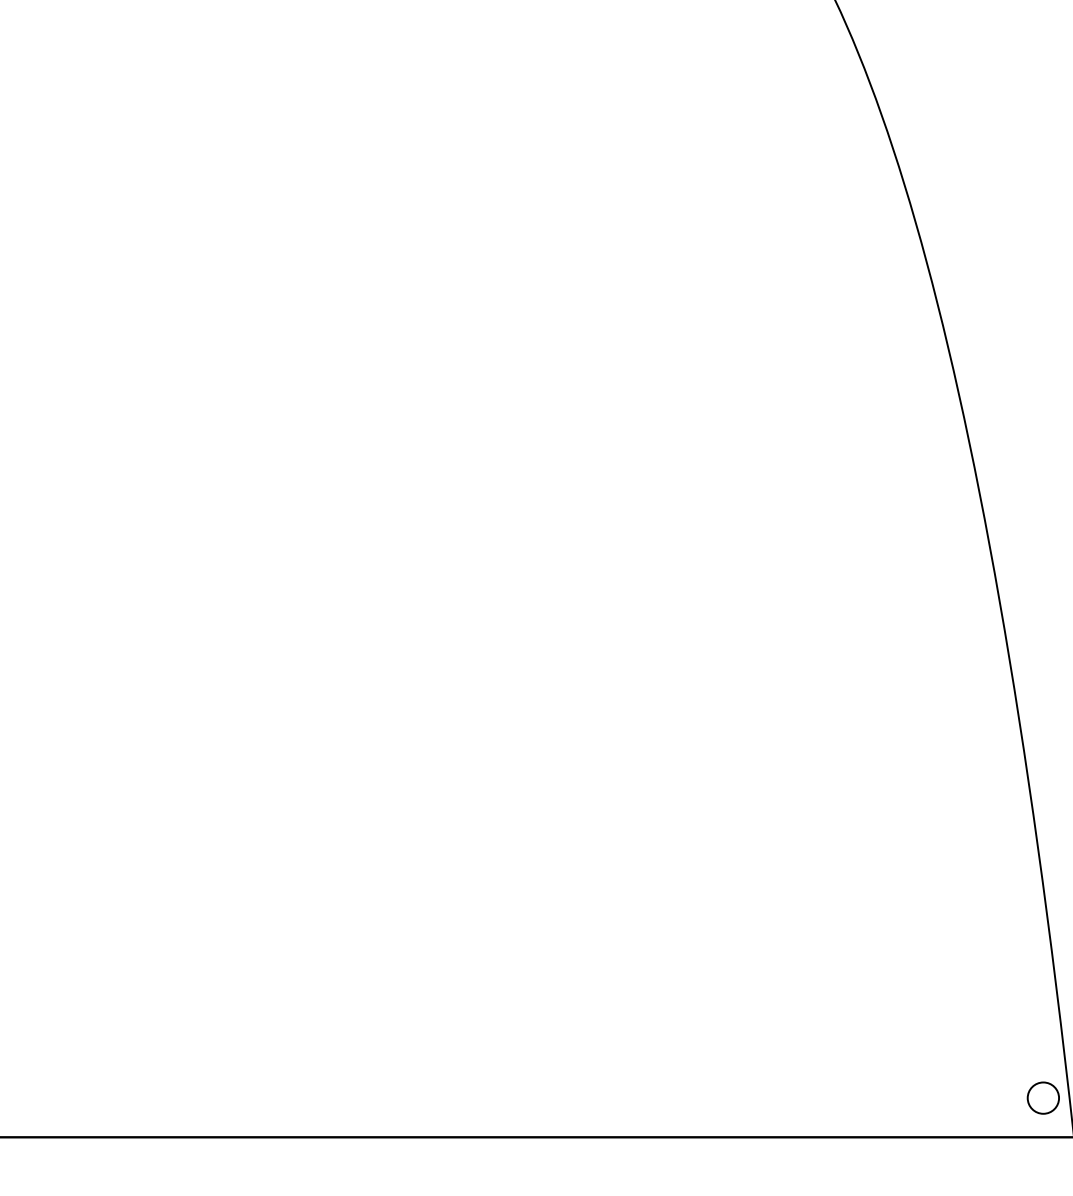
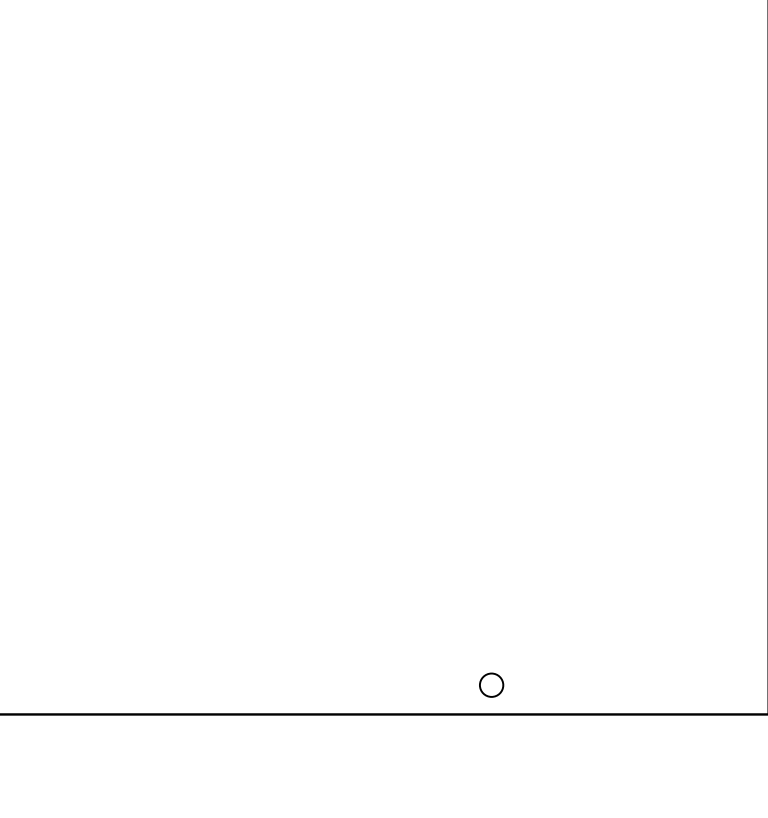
circle: (1042, 1097) -> (490, 684), moved

